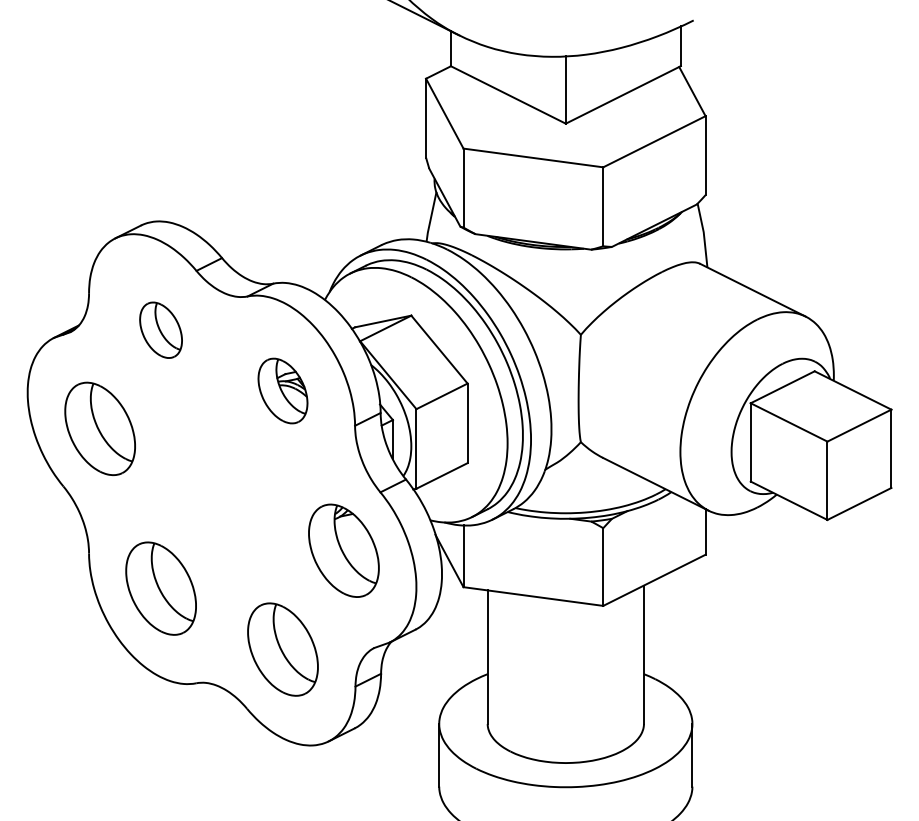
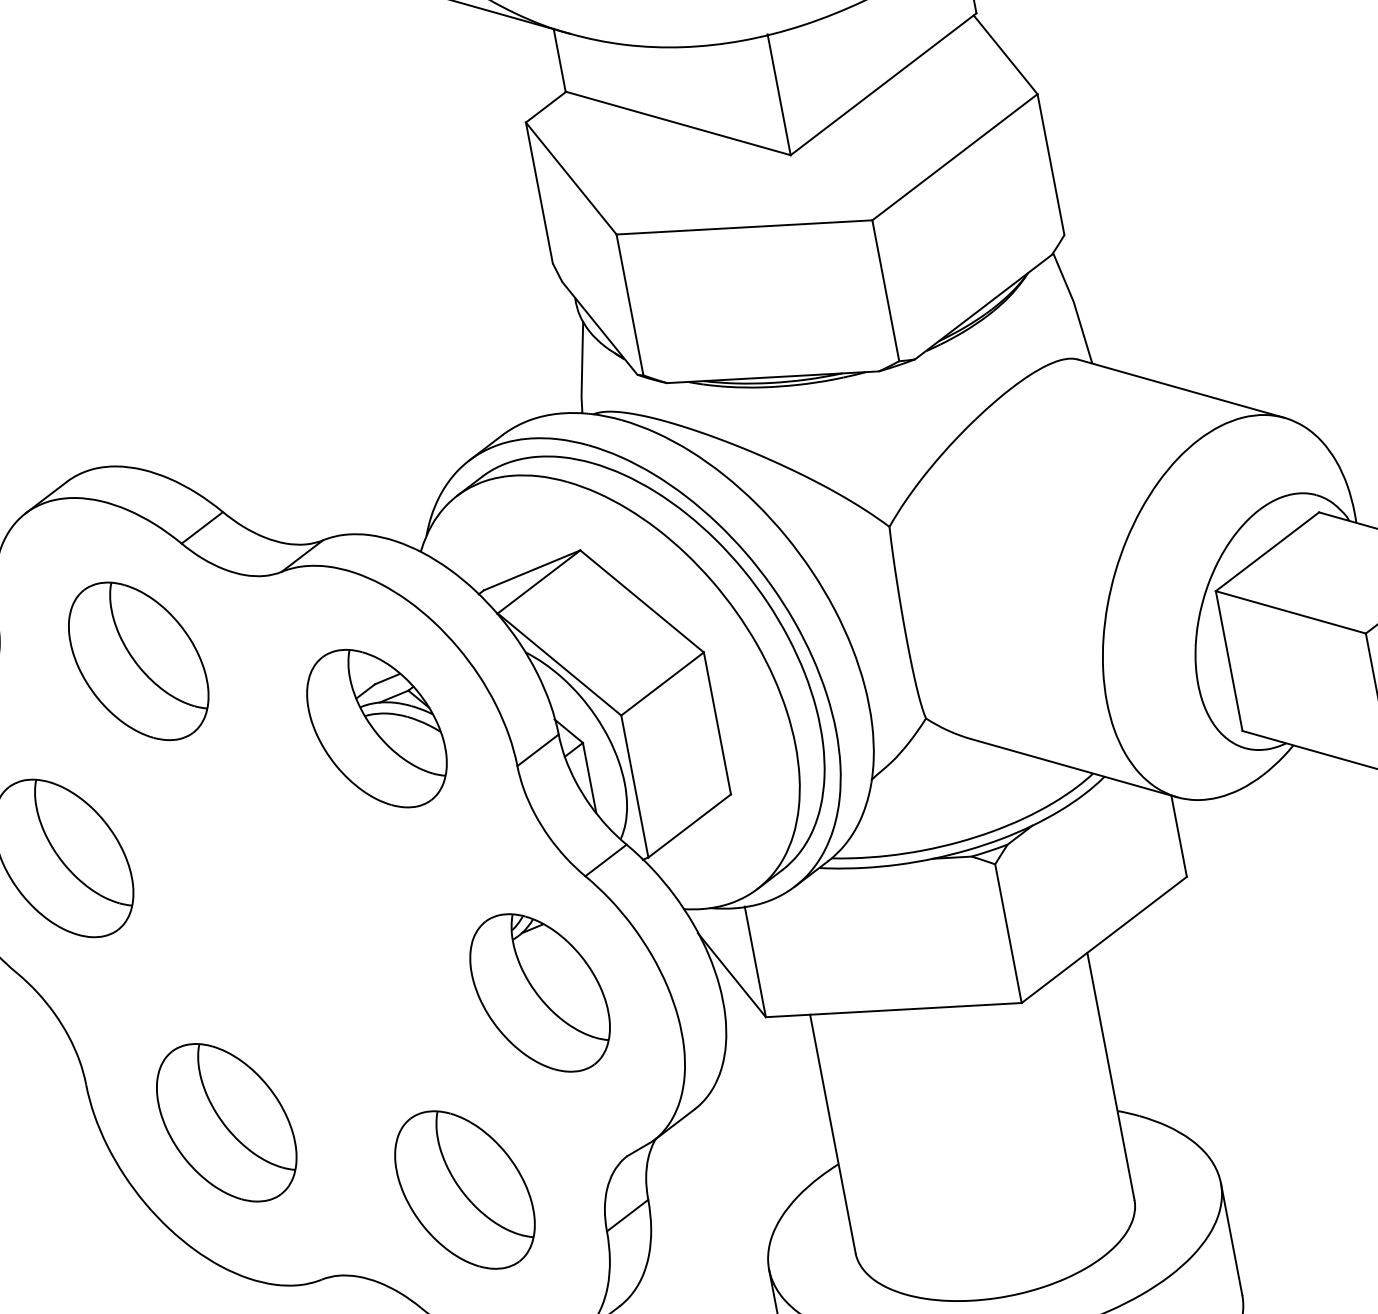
part: (160, 330) -> (137, 662), size x1.67
part: (282, 390) -> (375, 727), size x1.43

